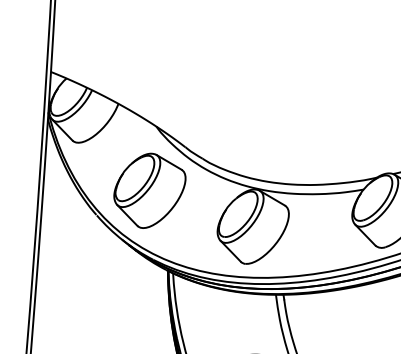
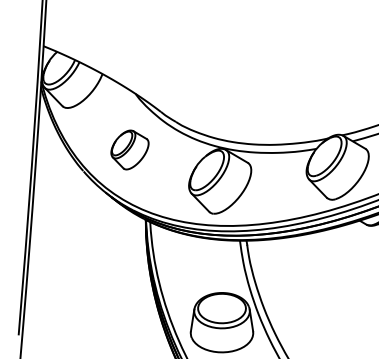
part: (149, 190) -> (129, 149), size x0.6

